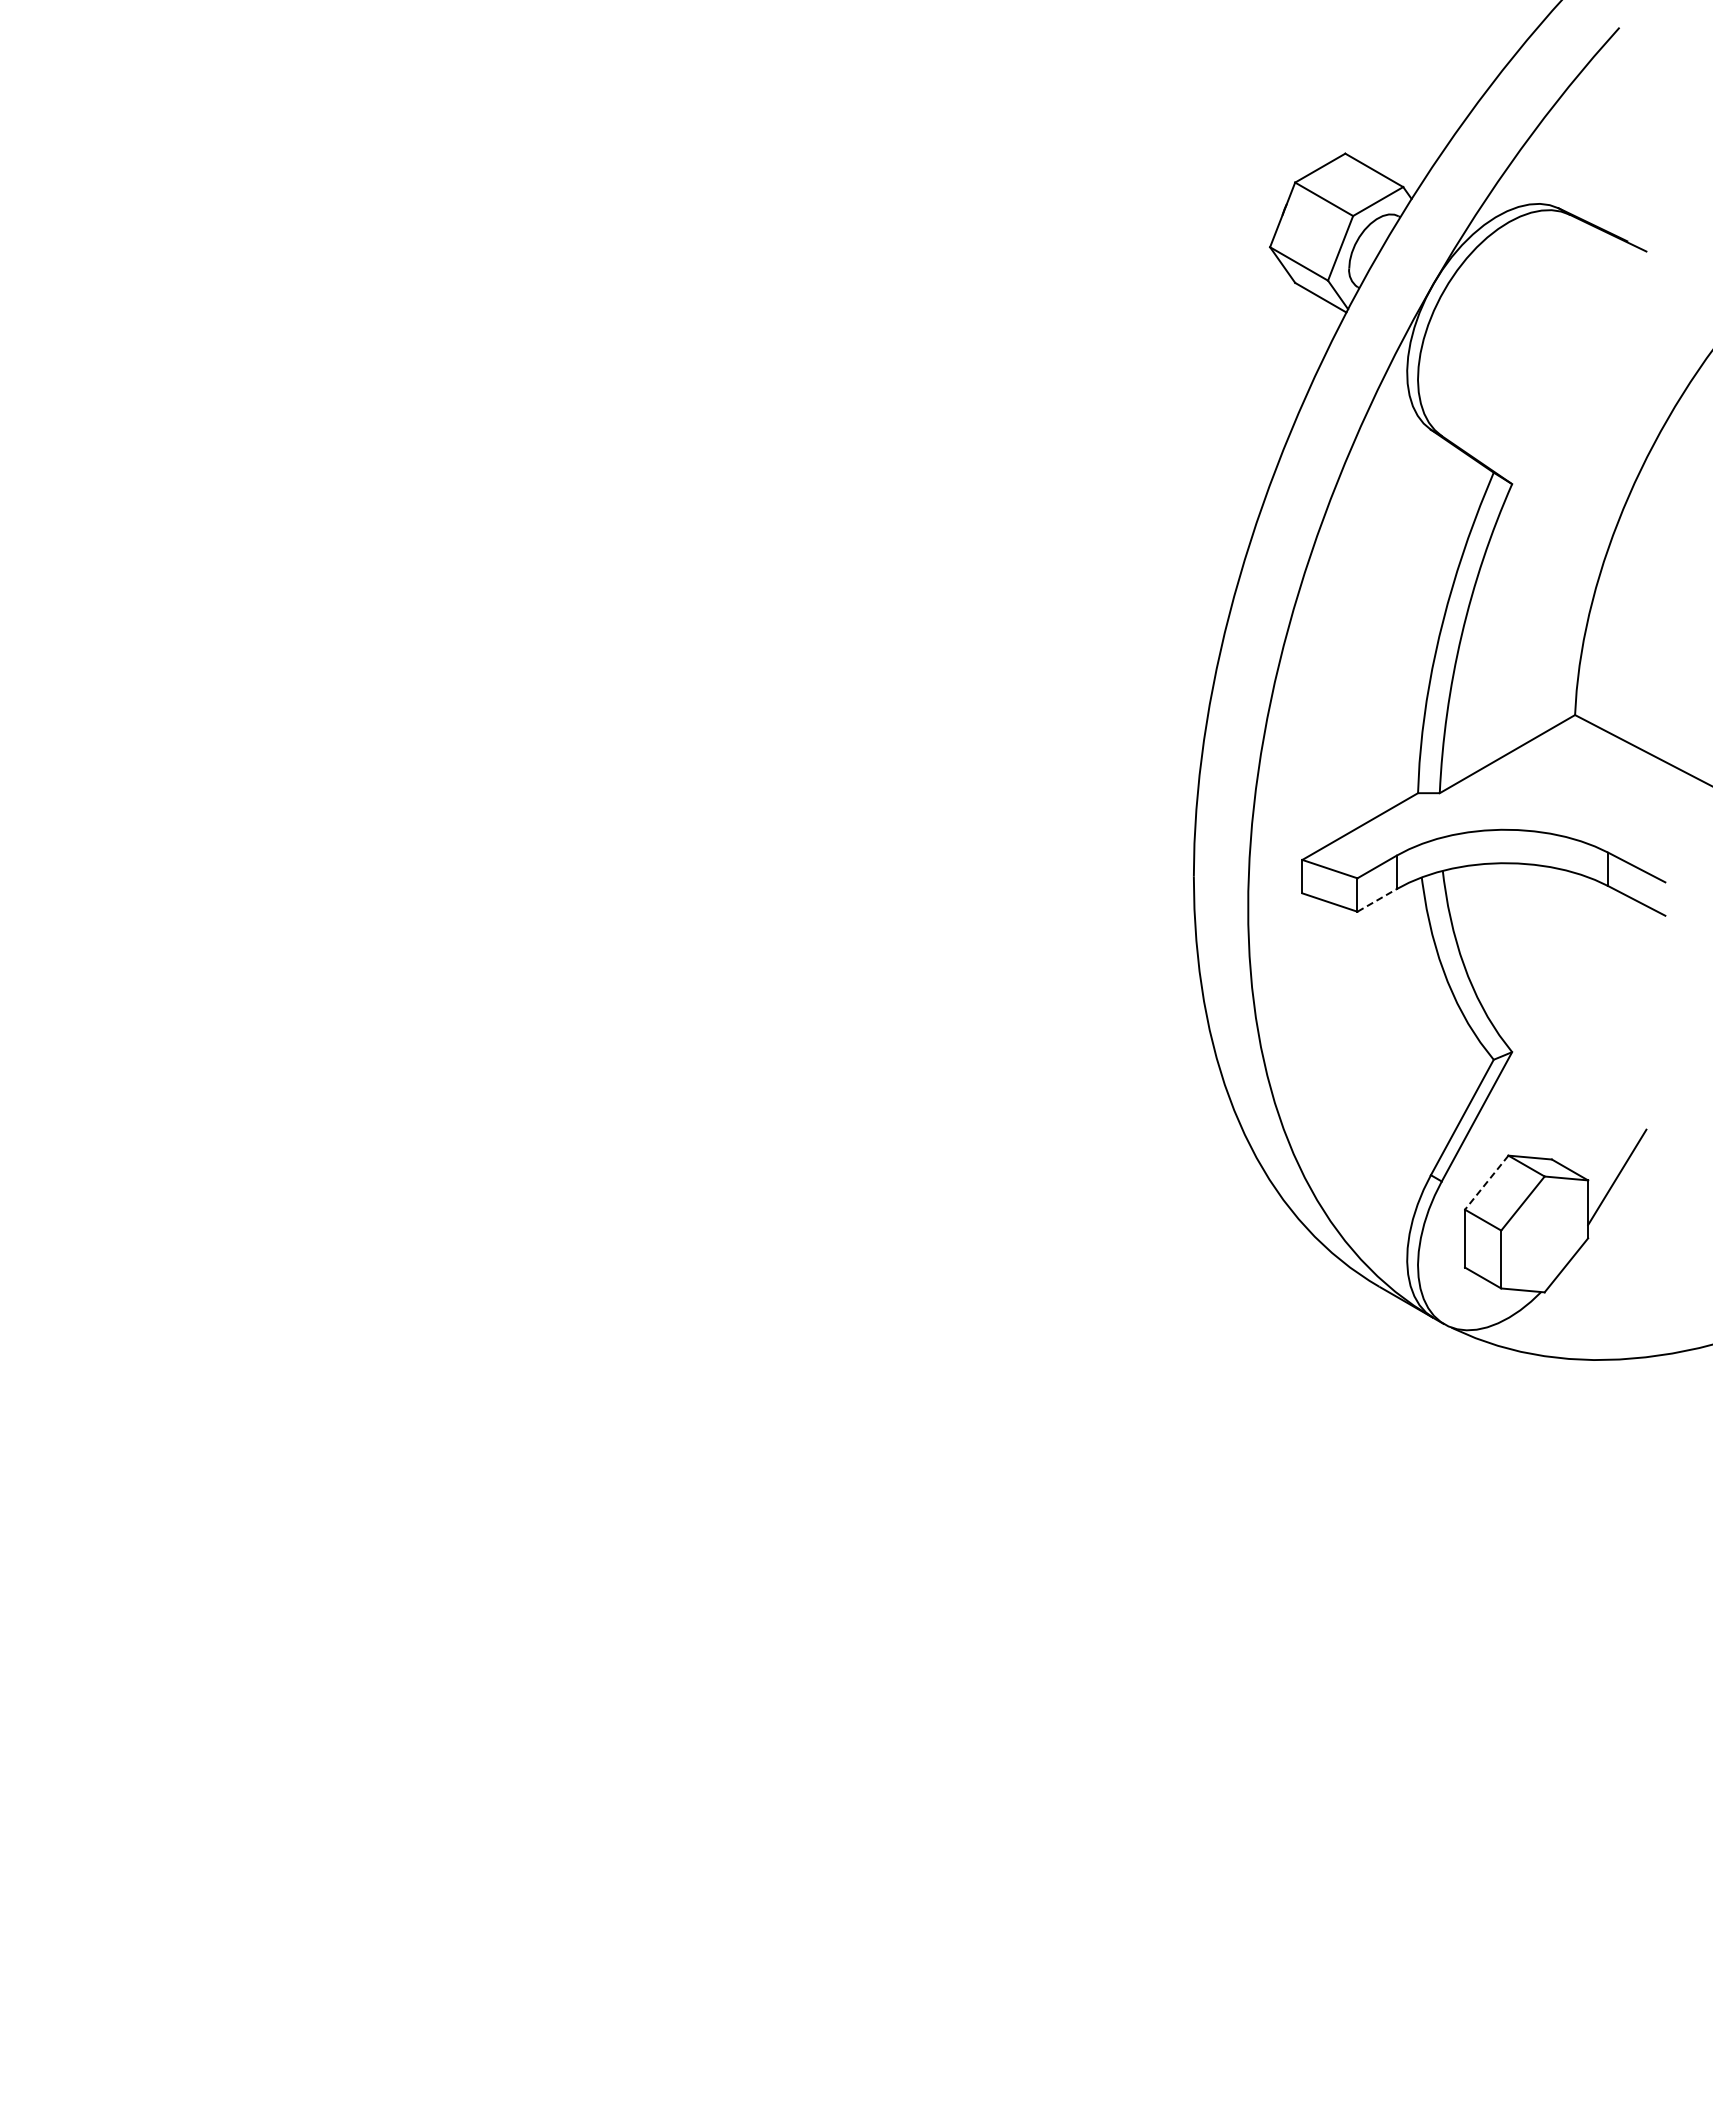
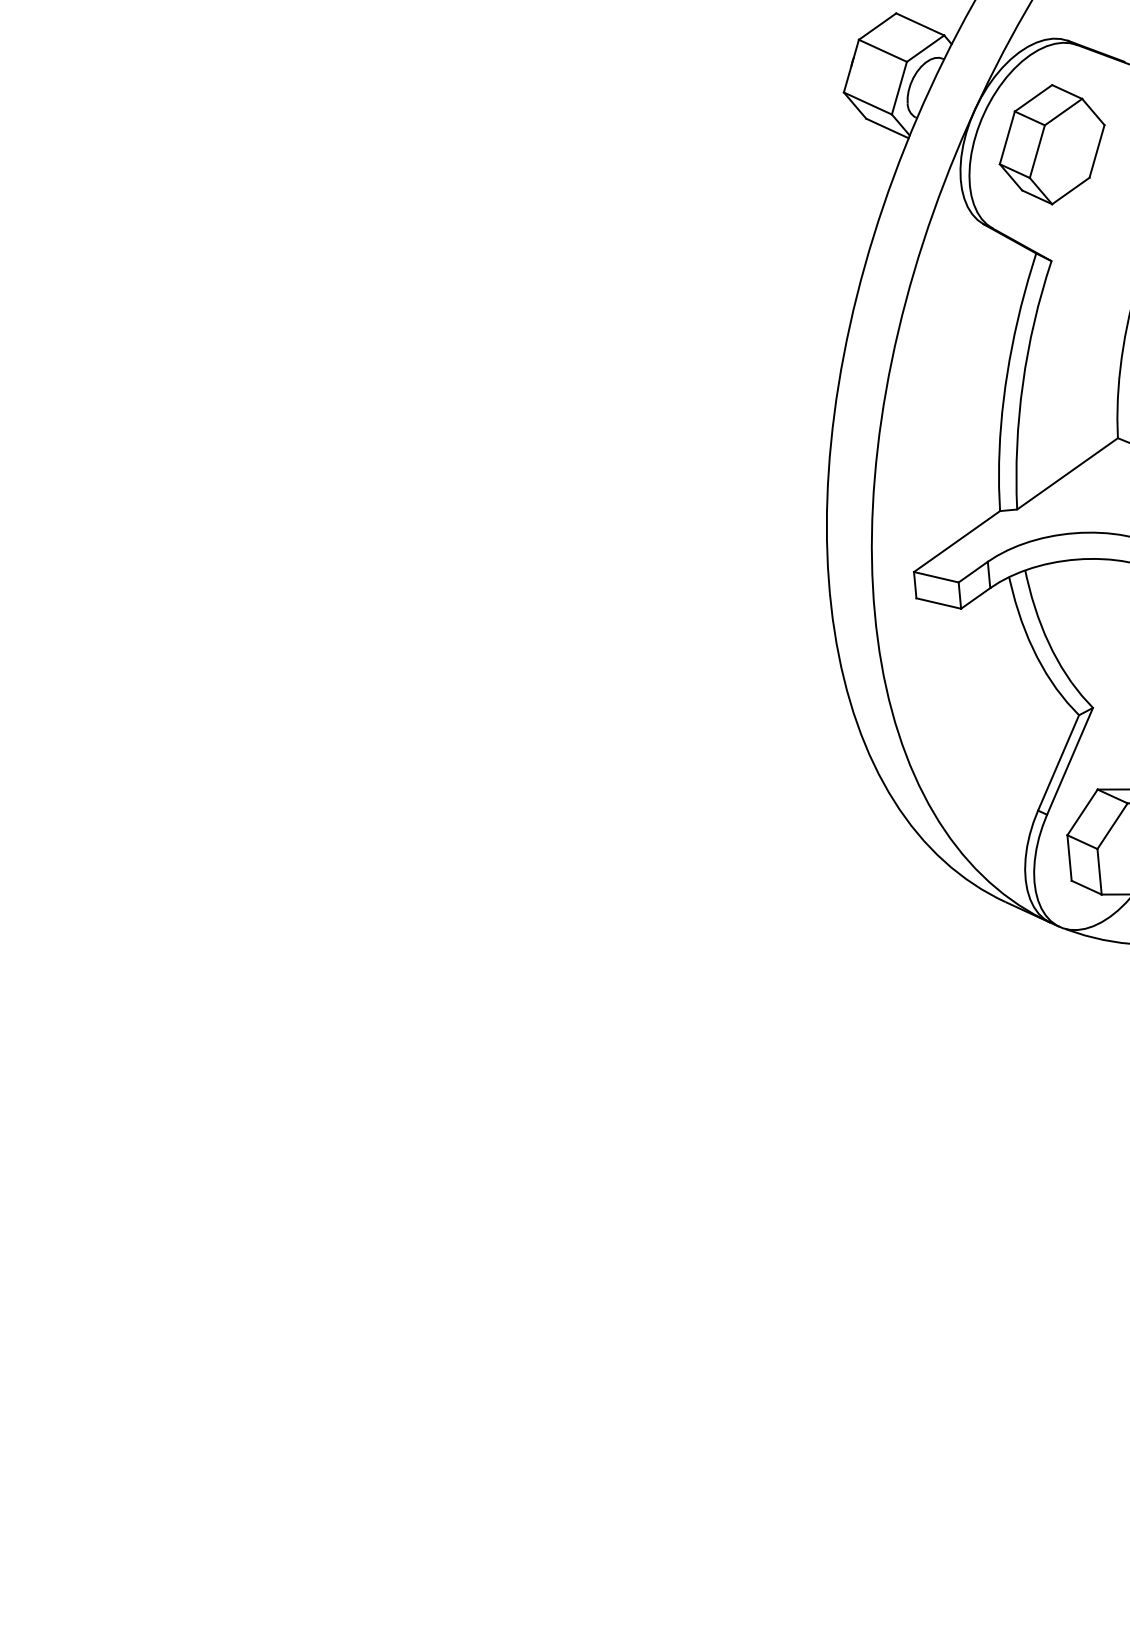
part: (1526, 337) -> (1052, 144), added
line: (1377, 900) -> (976, 598), dashed -> solid
line: (1486, 1182) -> (1082, 812), dashed -> solid

